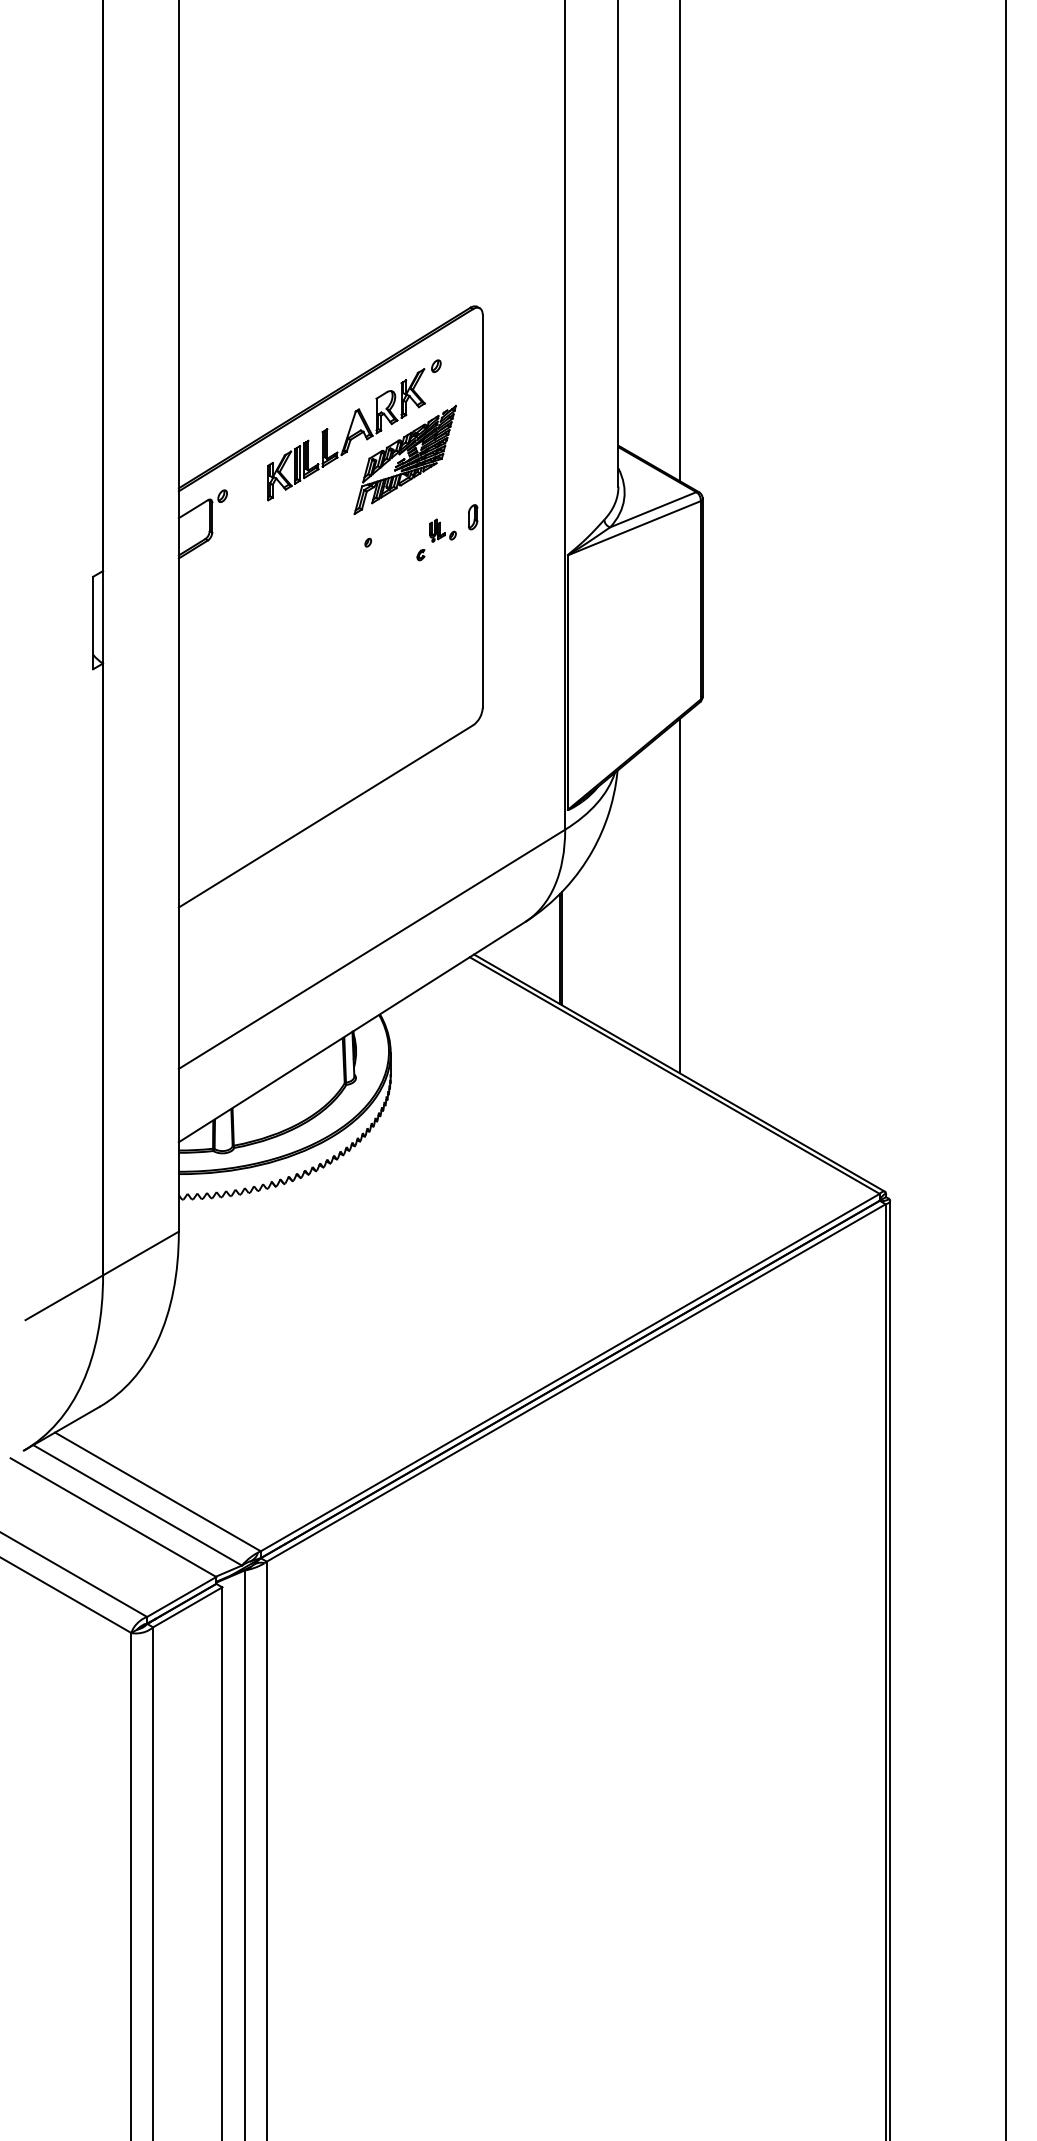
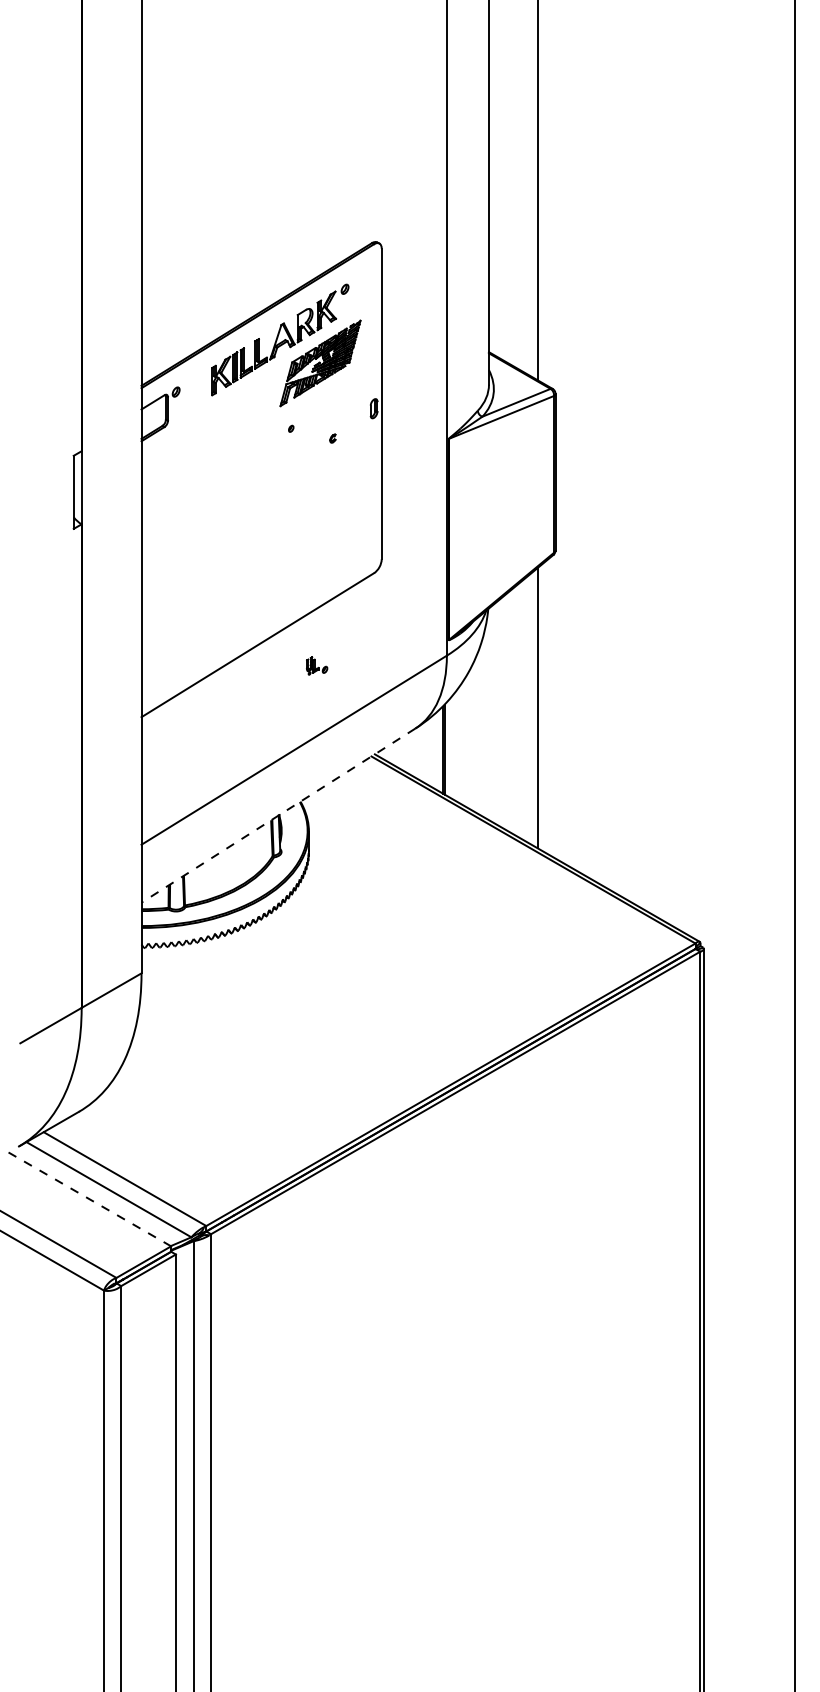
part: (442, 530) -> (316, 665), moved
line: (351, 1032) -> (278, 815), solid -> dashed
line: (113, 1517) -> (89, 1199), solid -> dashed

